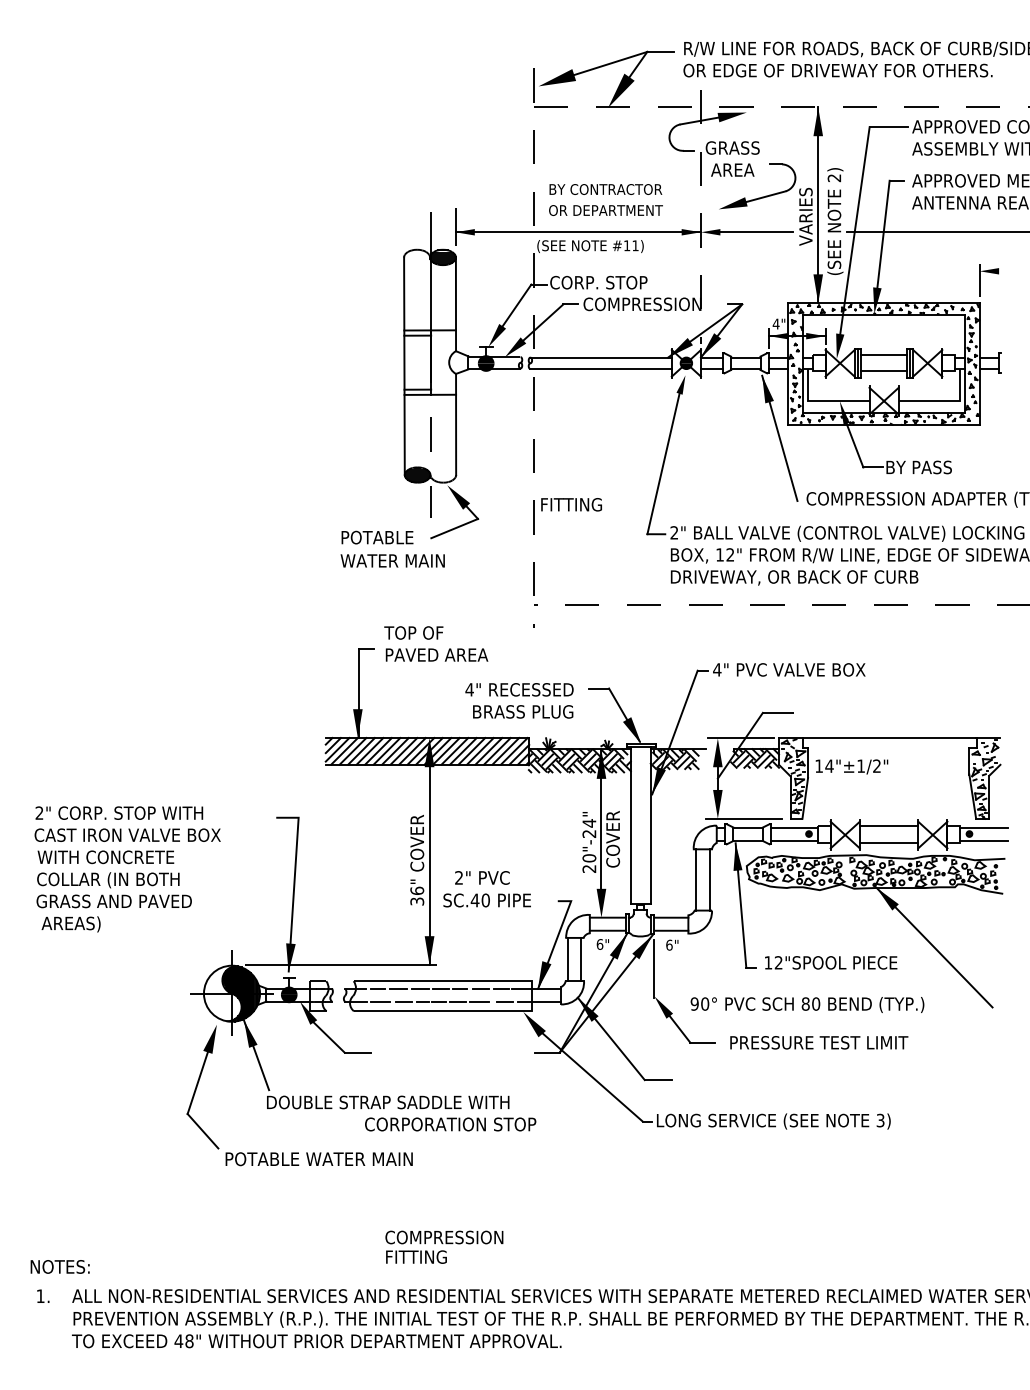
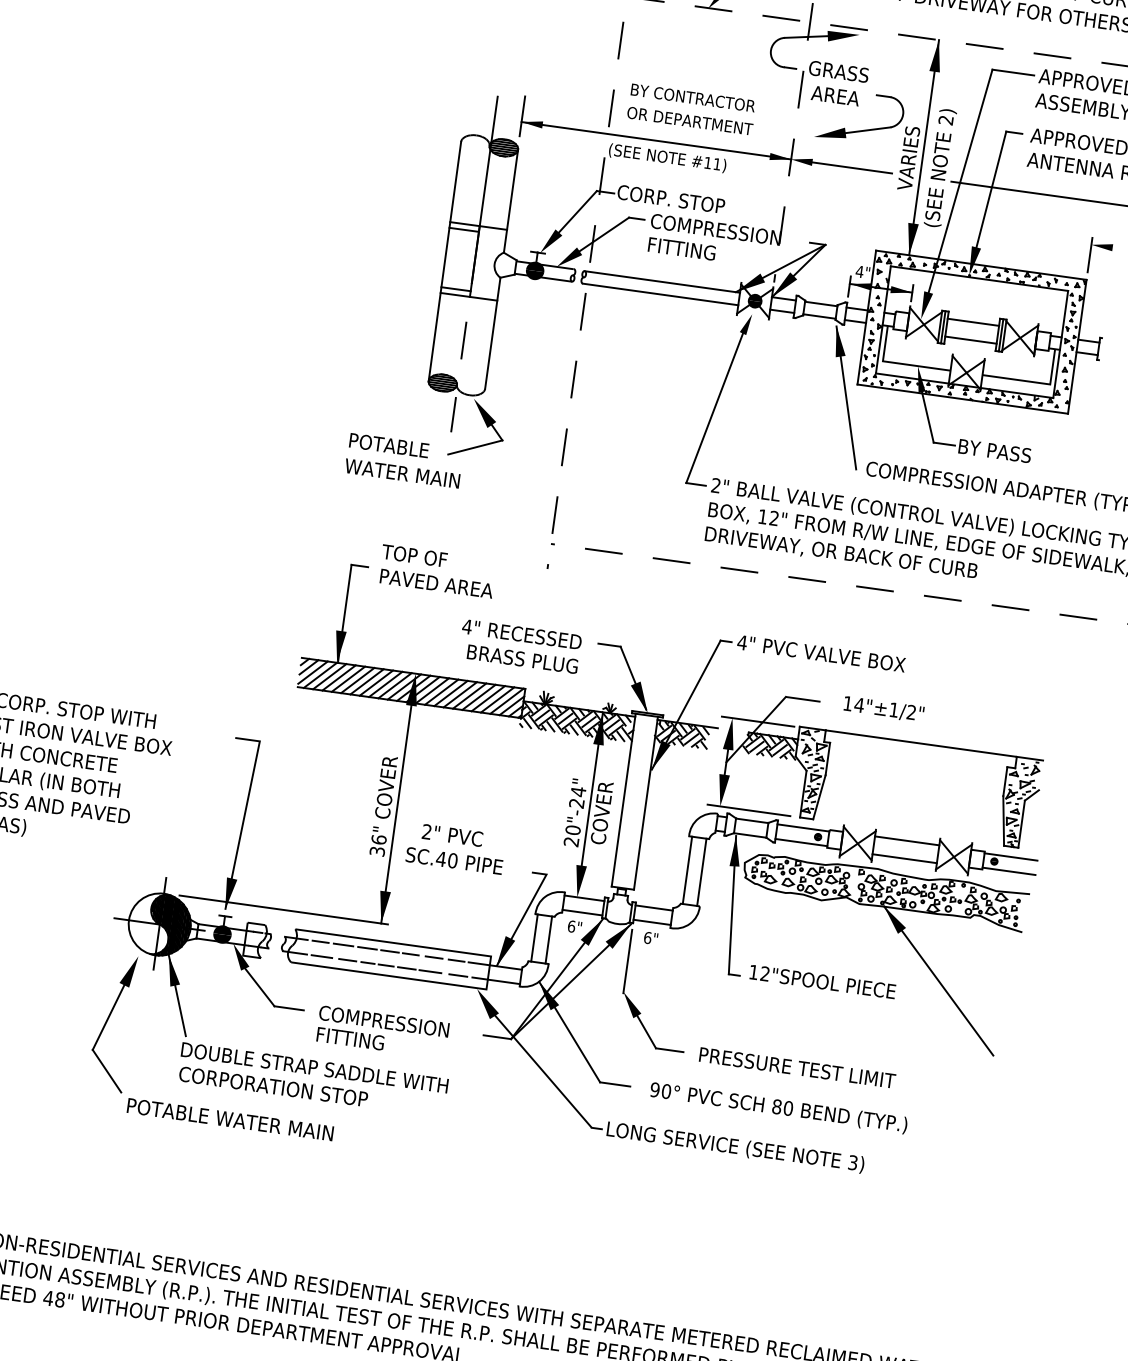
text: (571, 504) -> (681, 248), moved
text: (851, 766) -> (883, 708), moved
text: (807, 1004) -> (778, 1107), moved
text: (450, 1124) -> (273, 1086), moved
text: (444, 1246) -> (382, 1031), moved

